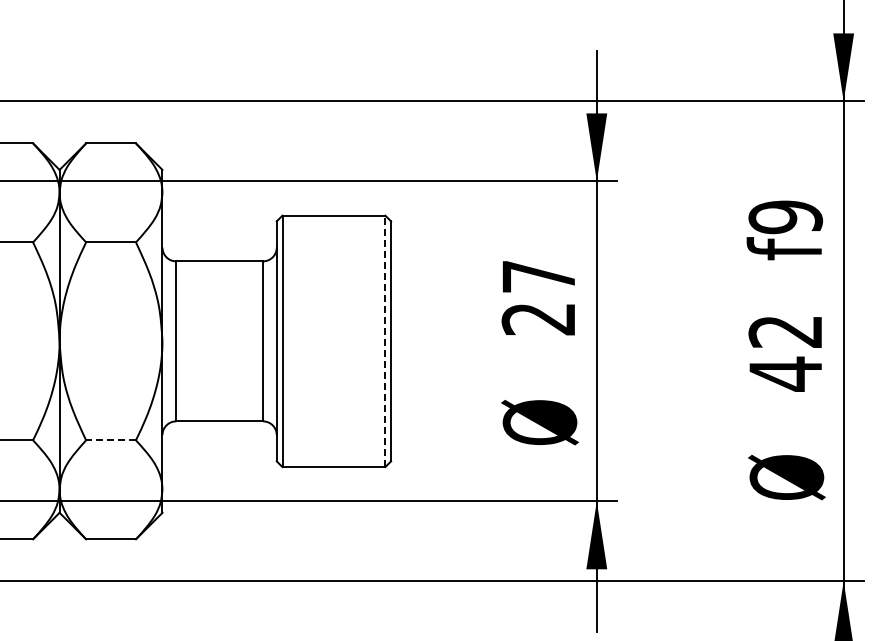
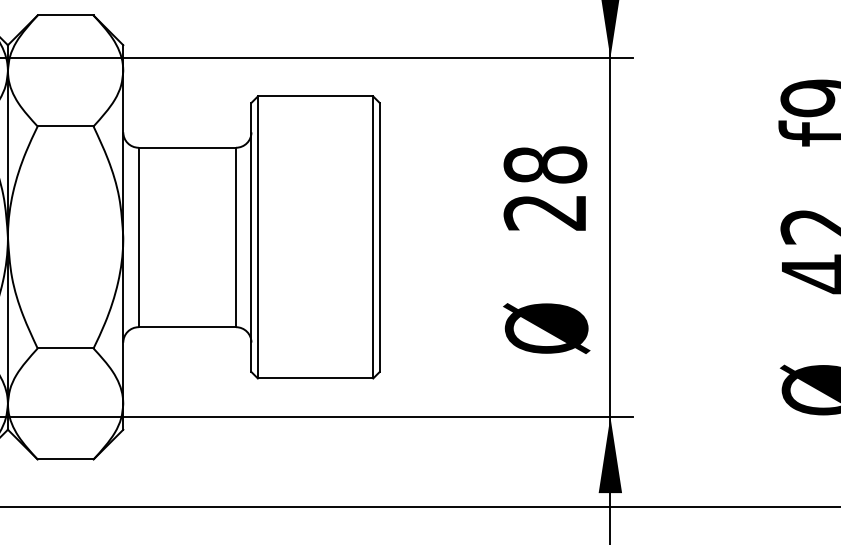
text: (538, 276) -> (544, 164), 27 -> 28
line: (385, 341) -> (373, 237), dashed -> solid
line: (111, 440) -> (66, 348), dashed -> solid

